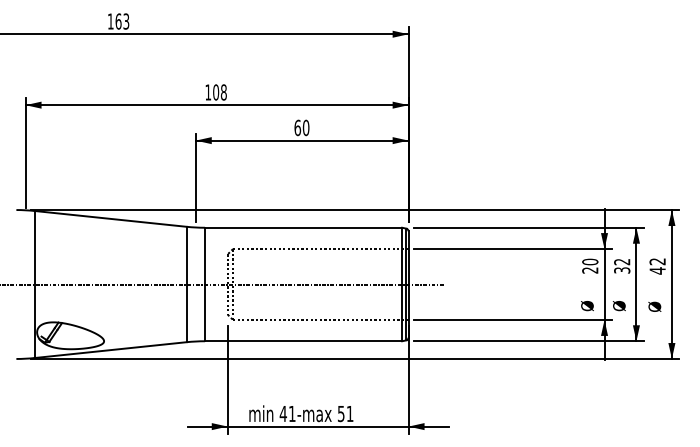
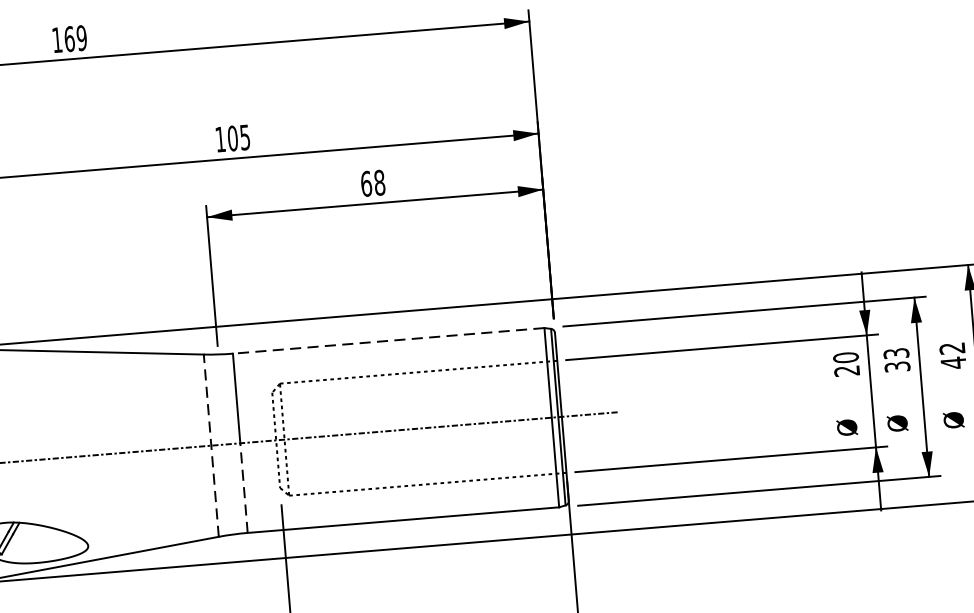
text: (126, 21) -> (82, 38), 163 -> 169
text: (223, 92) -> (244, 137), 108 -> 105
text: (305, 127) -> (378, 182), 60 -> 68
line: (303, 227) -> (388, 340), solid -> dashed
text: (622, 261) -> (896, 352), 32 -> 33
line: (186, 284) -> (211, 445), solid -> dashed
line: (205, 312) -> (244, 487), solid -> dashed

